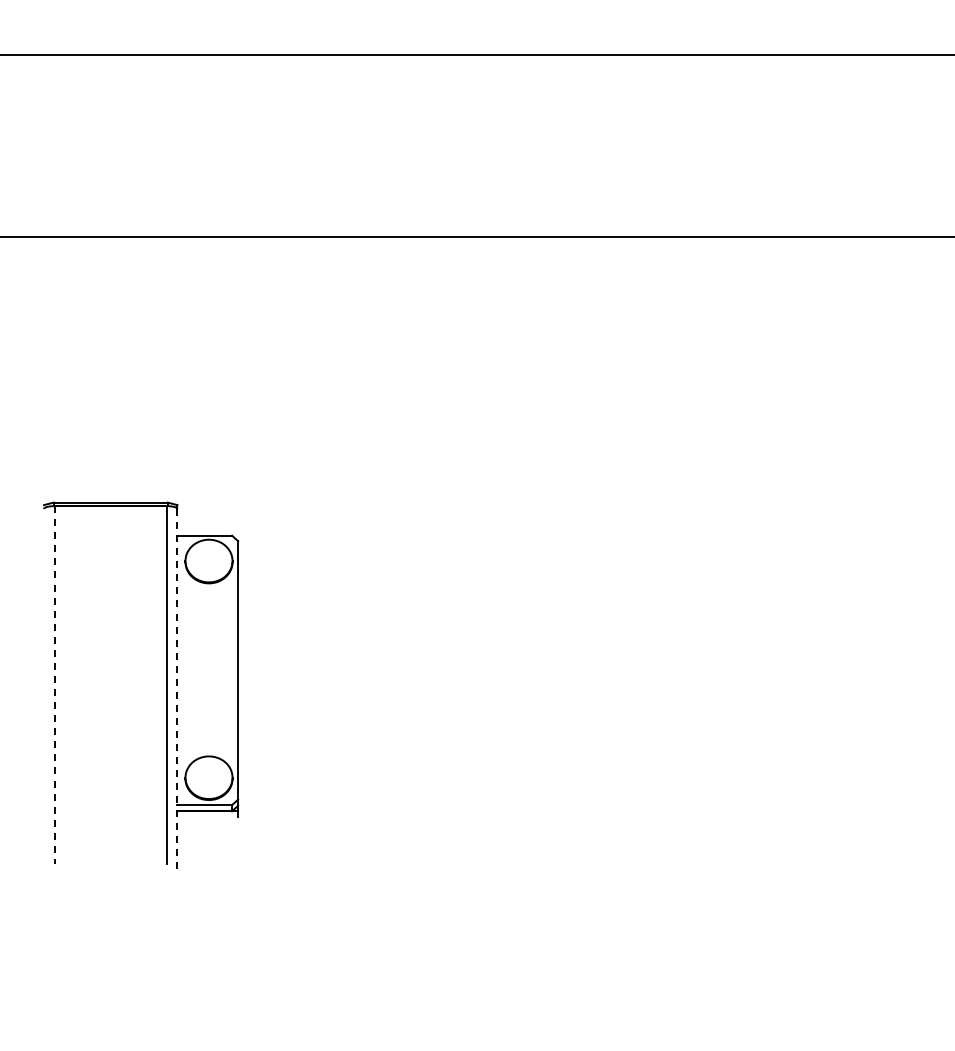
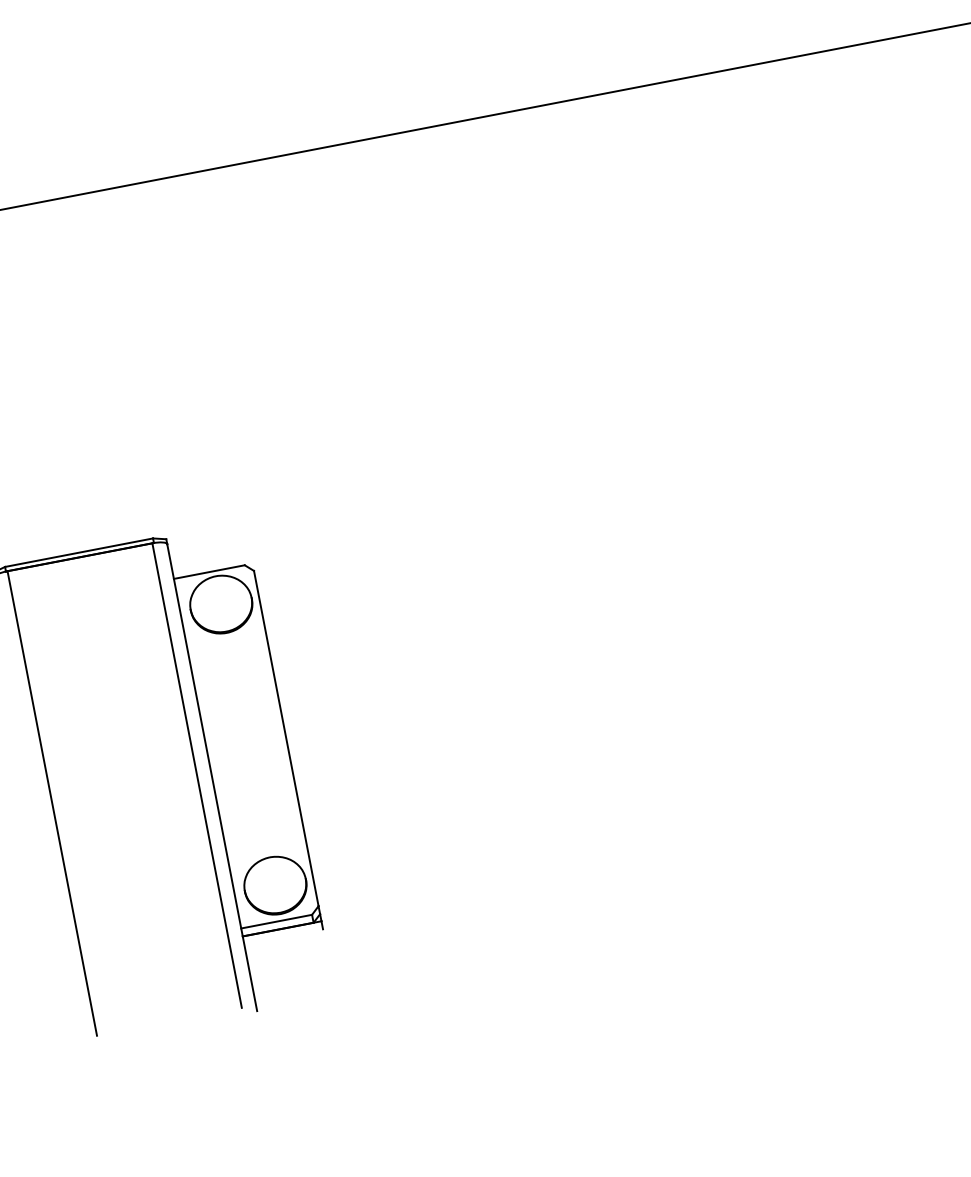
line: (54, 685) -> (51, 803), dashed -> solid
line: (177, 688) -> (212, 777), dashed -> solid

